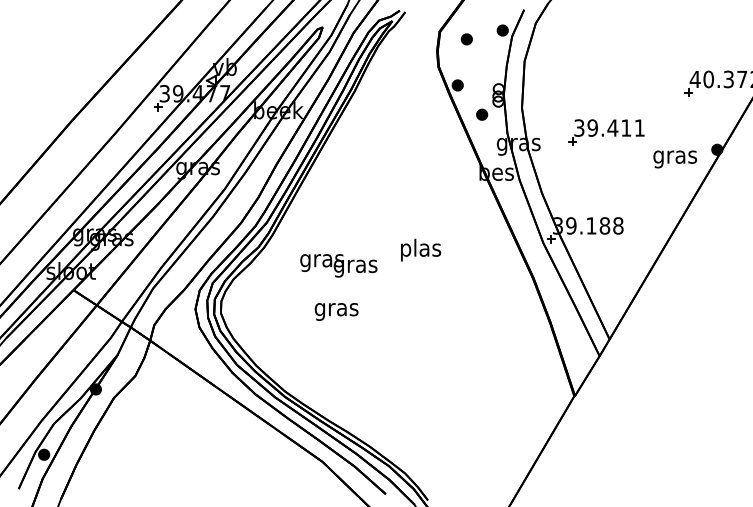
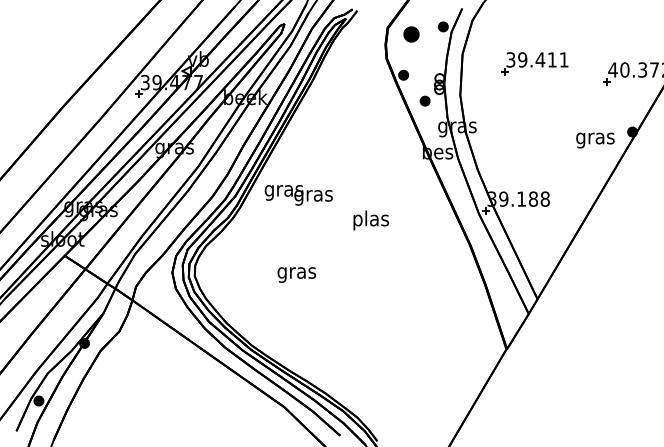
part: (466, 39) -> (411, 34), size x1.6
part: (606, 132) -> (534, 63), moved
text: (338, 265) -> (298, 195), moved

